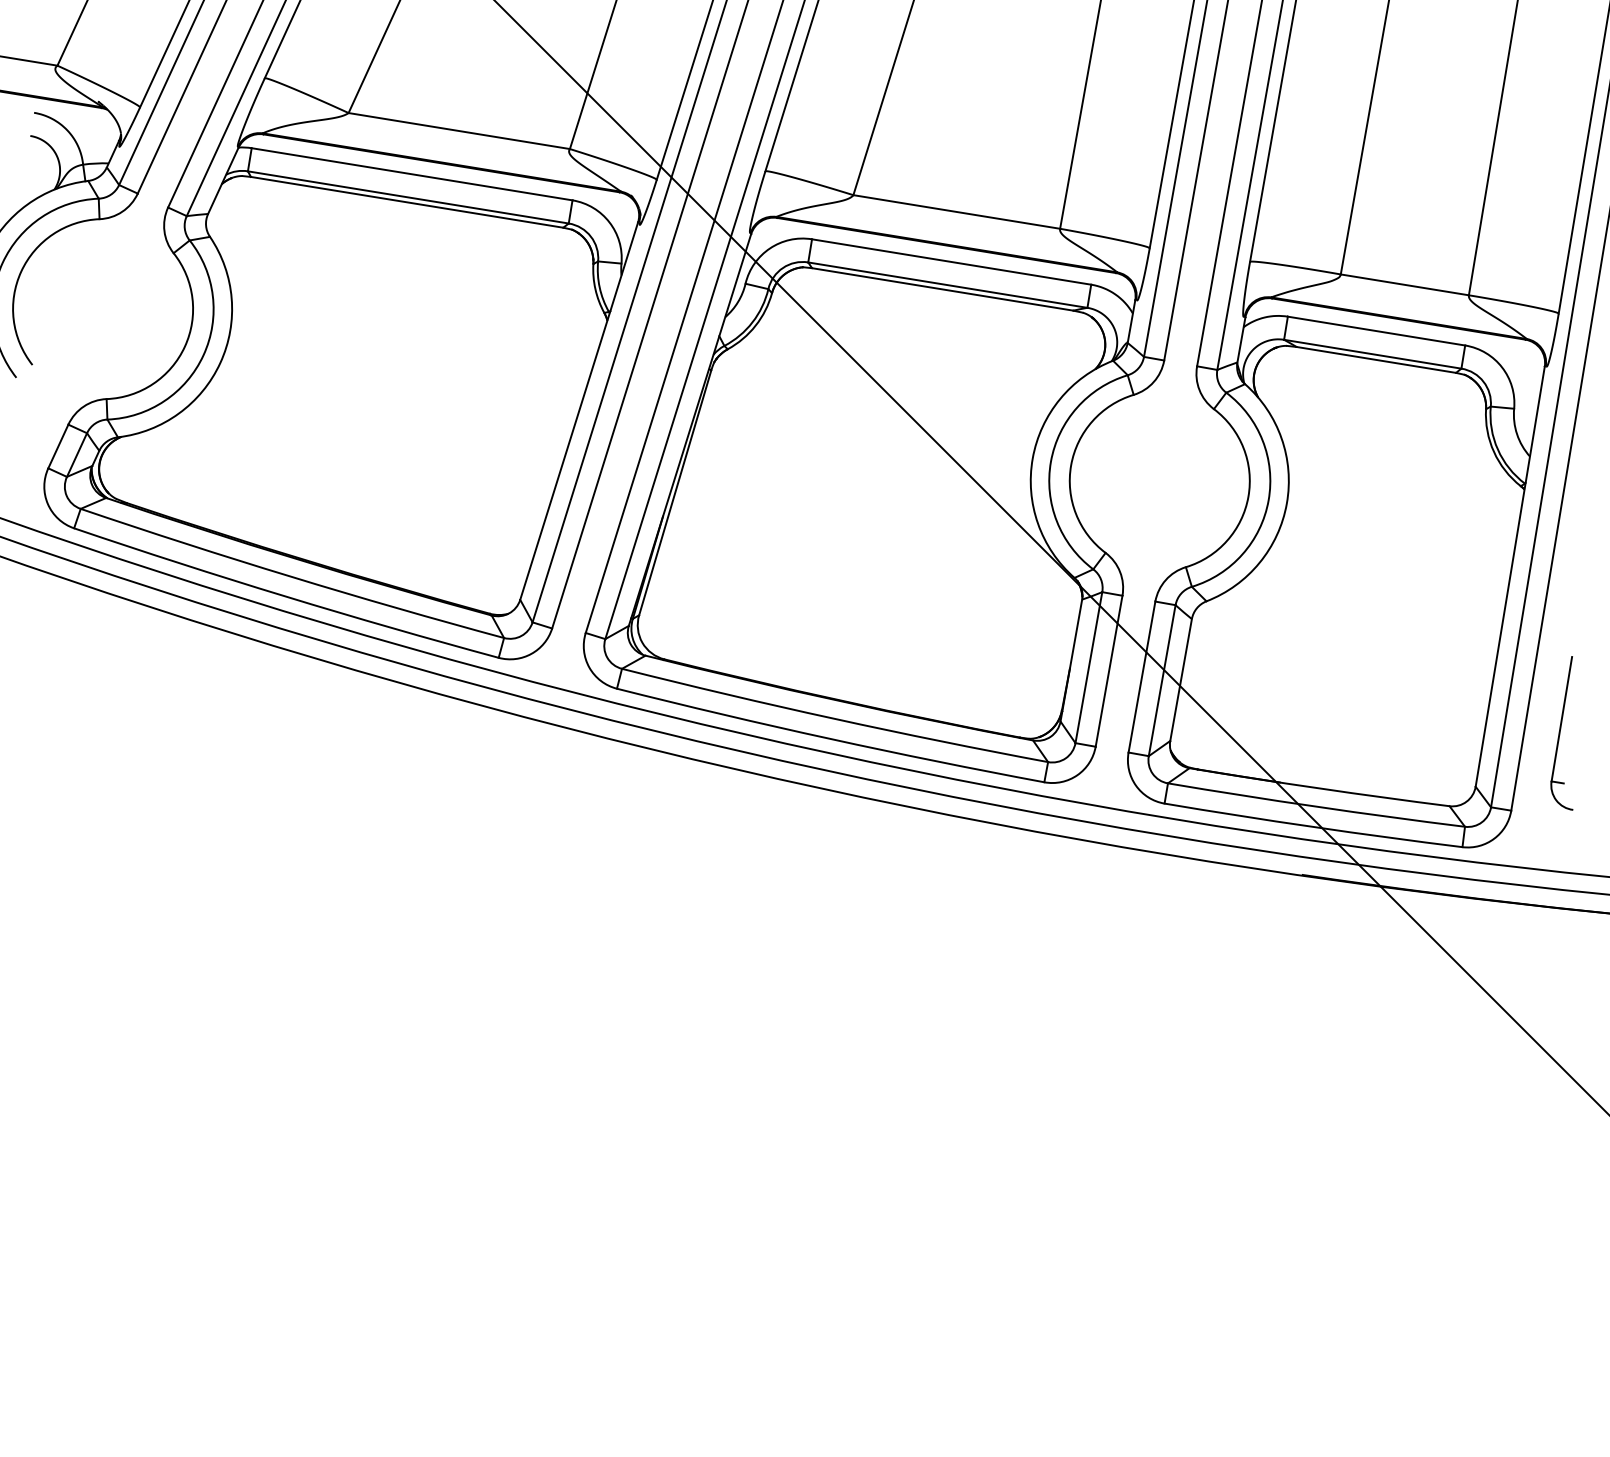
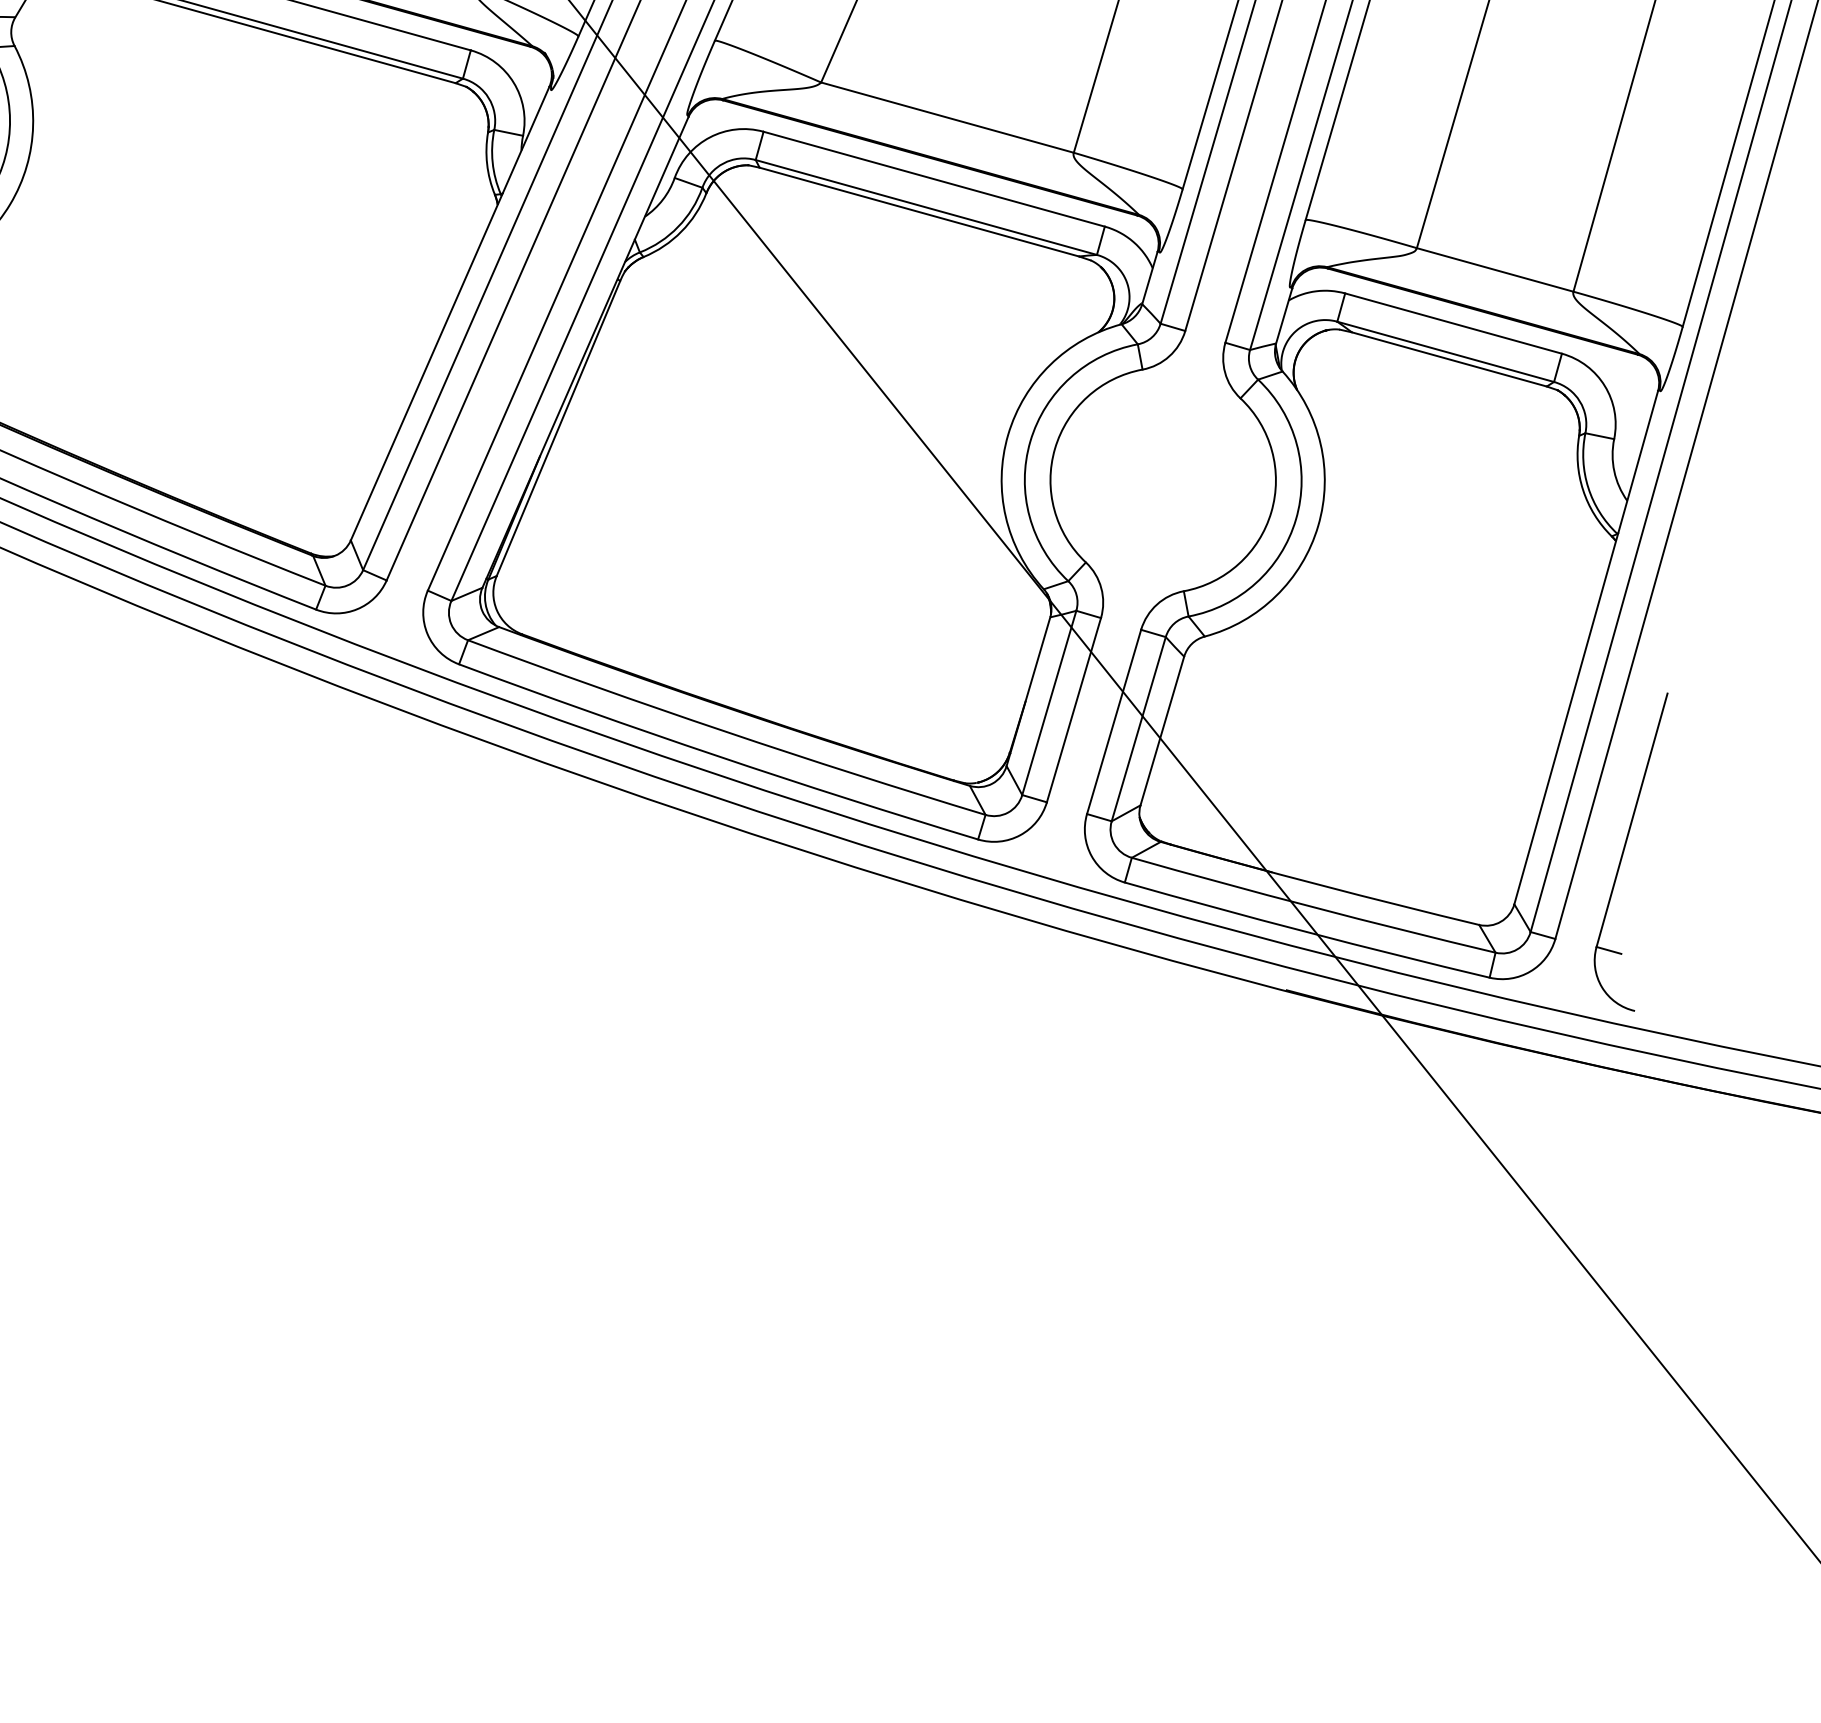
part: (1561, 733) -> (1628, 849), size x1.67

